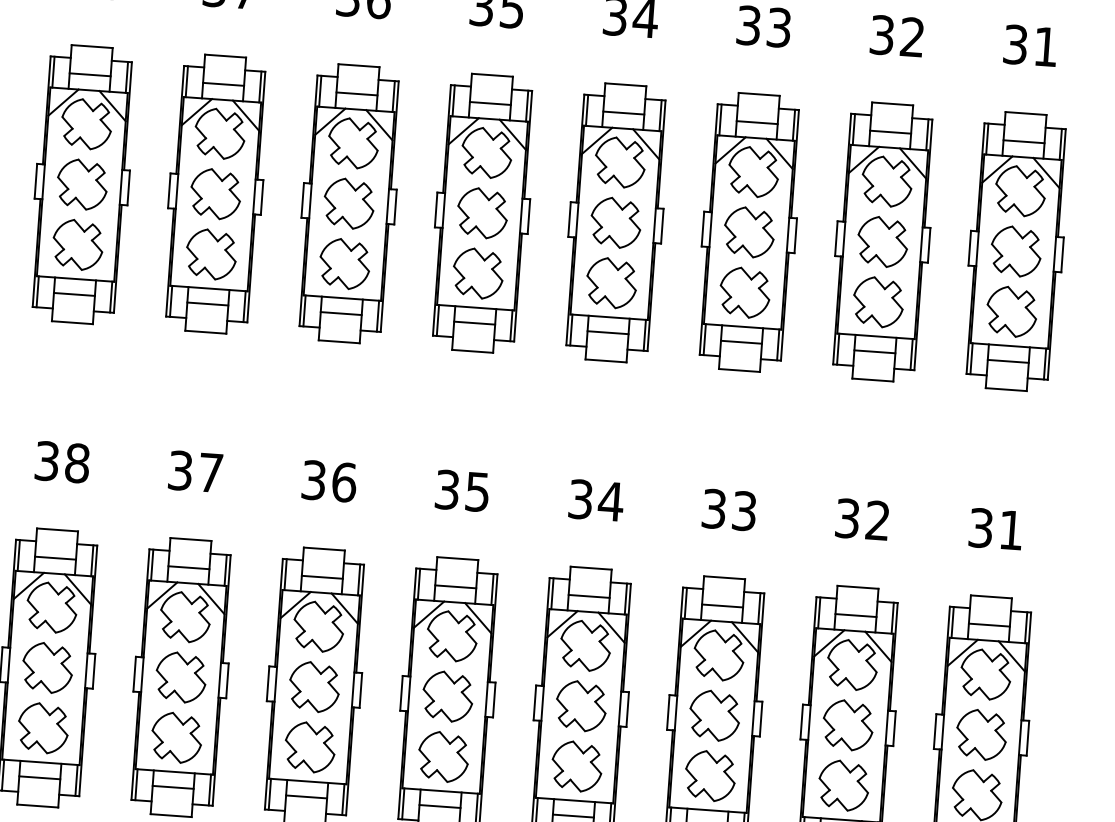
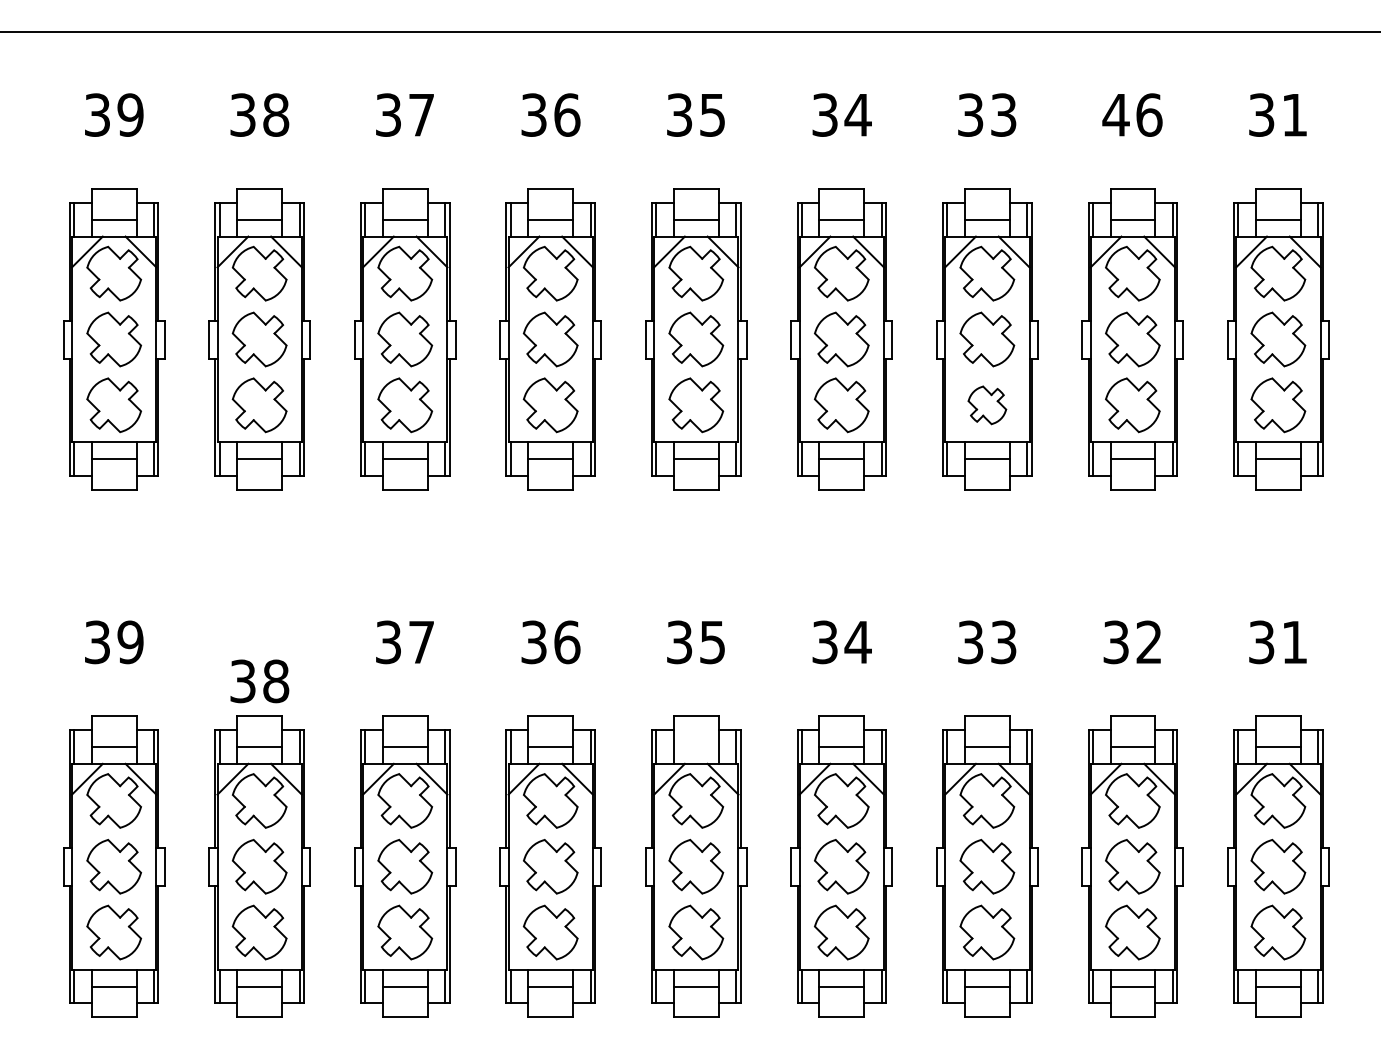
text: (897, 35) -> (1132, 114), 32 -> 46
part: (745, 292) -> (987, 405), size x0.7
text: (62, 462) -> (259, 681), moved
line: (455, 587) -> (695, 747), removed

